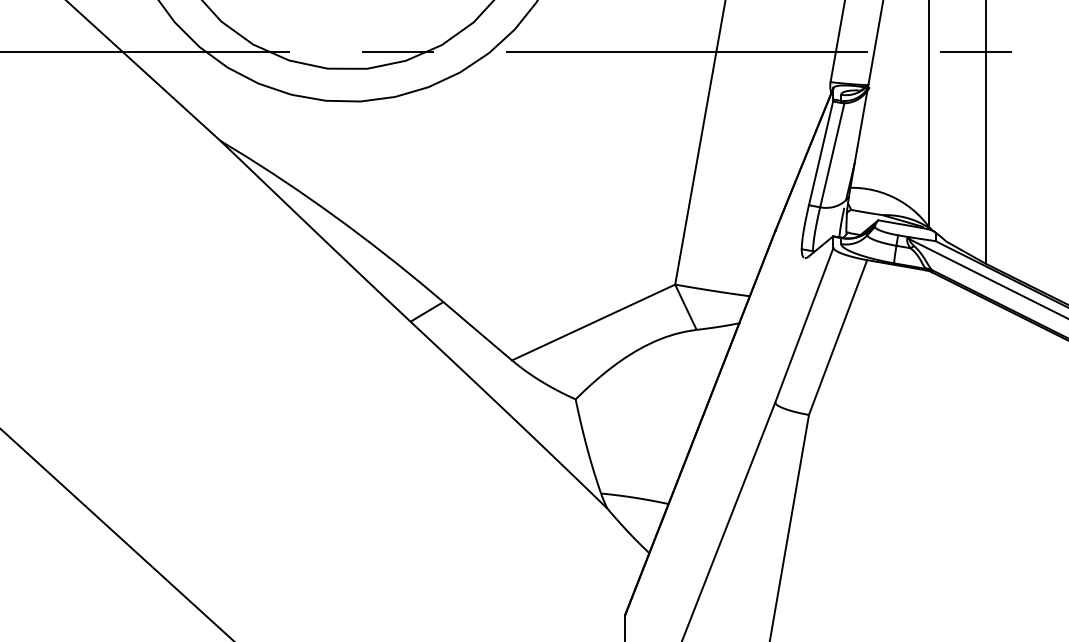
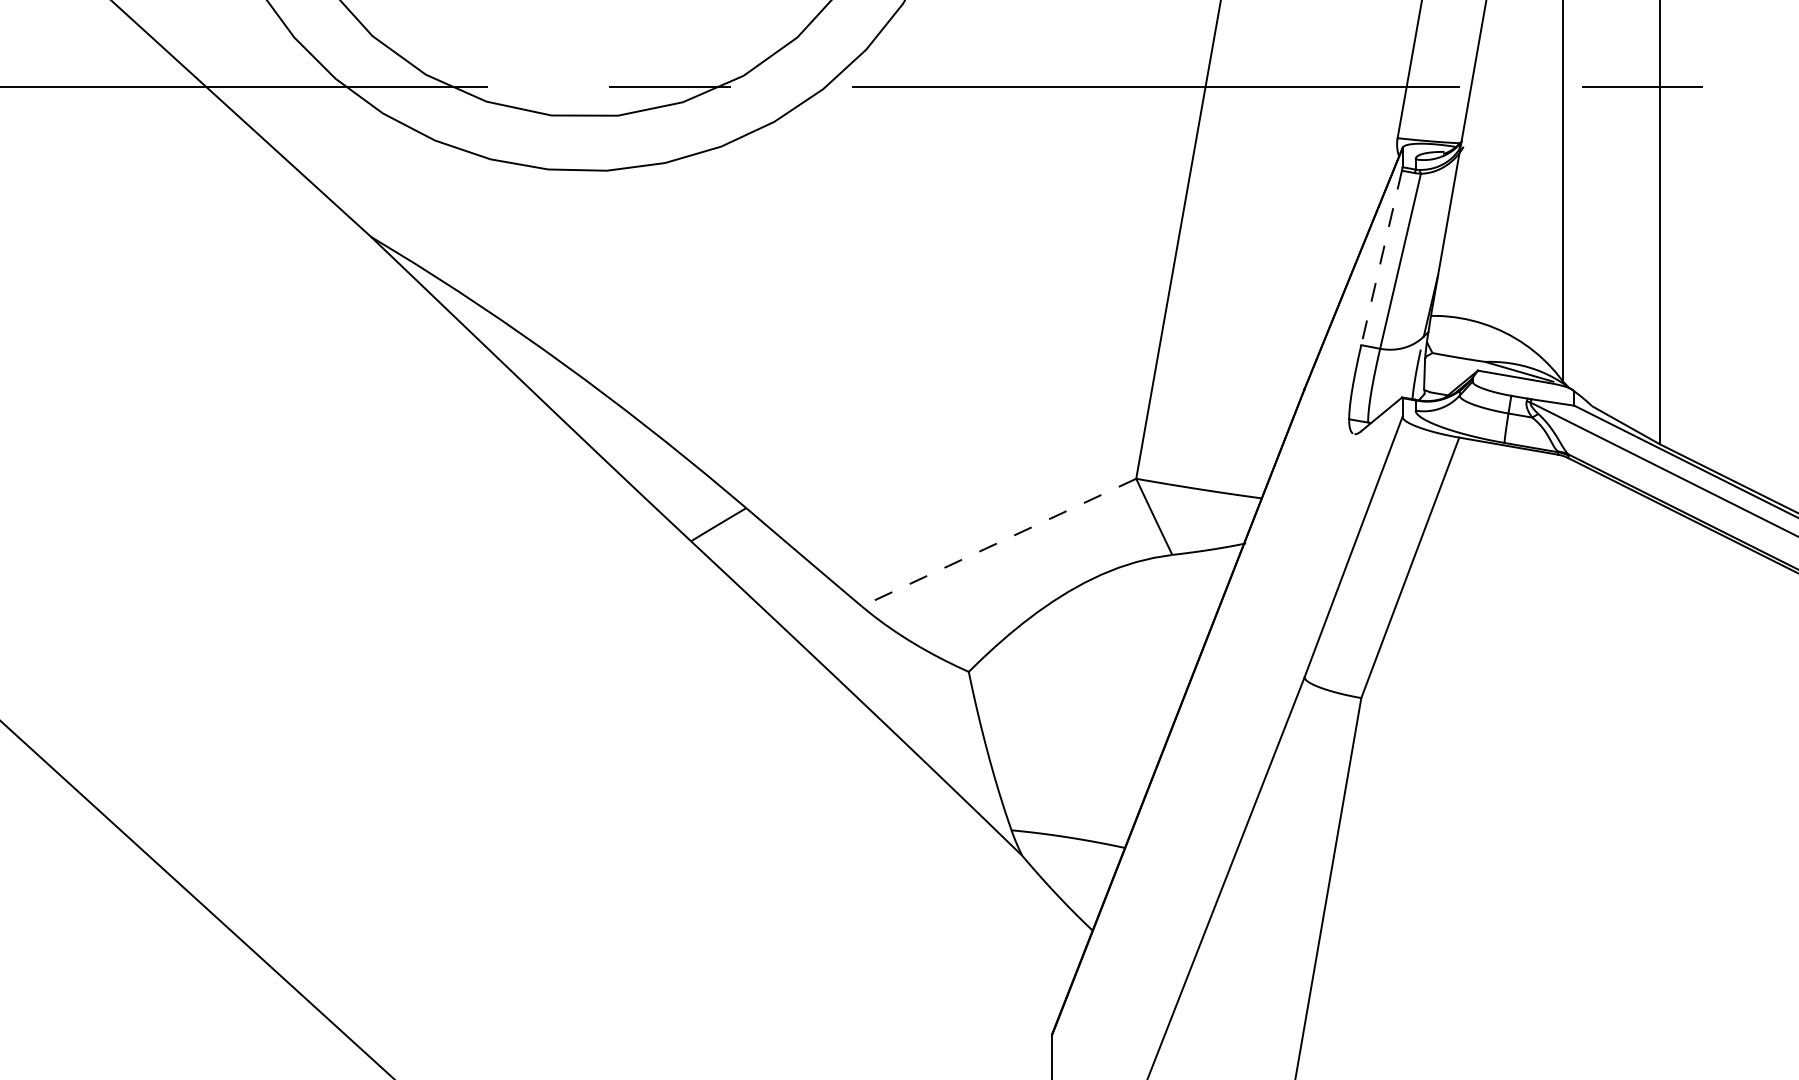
line: (820, 153) -> (1380, 258), solid -> dashed
line: (593, 322) -> (998, 542), solid -> dashed

